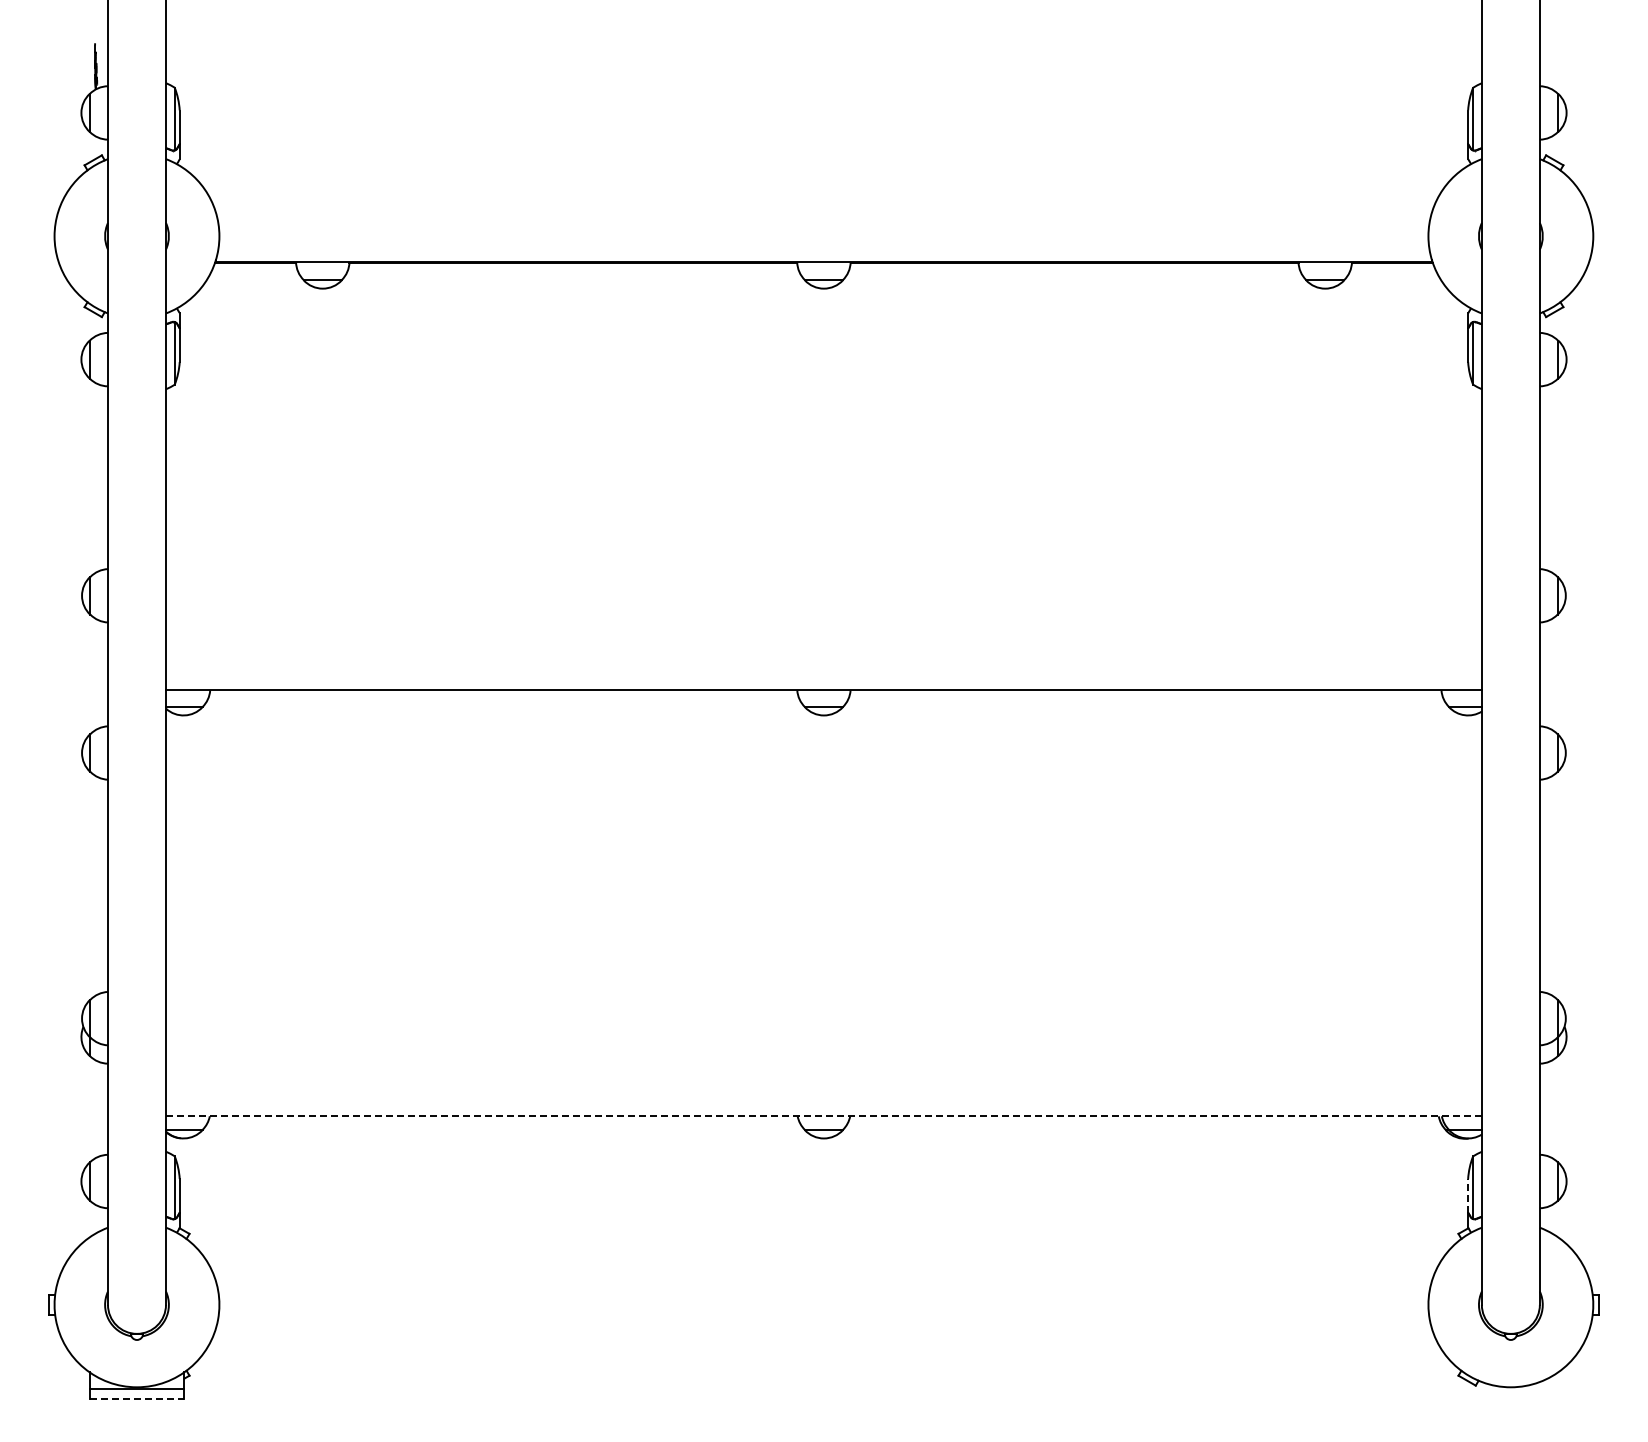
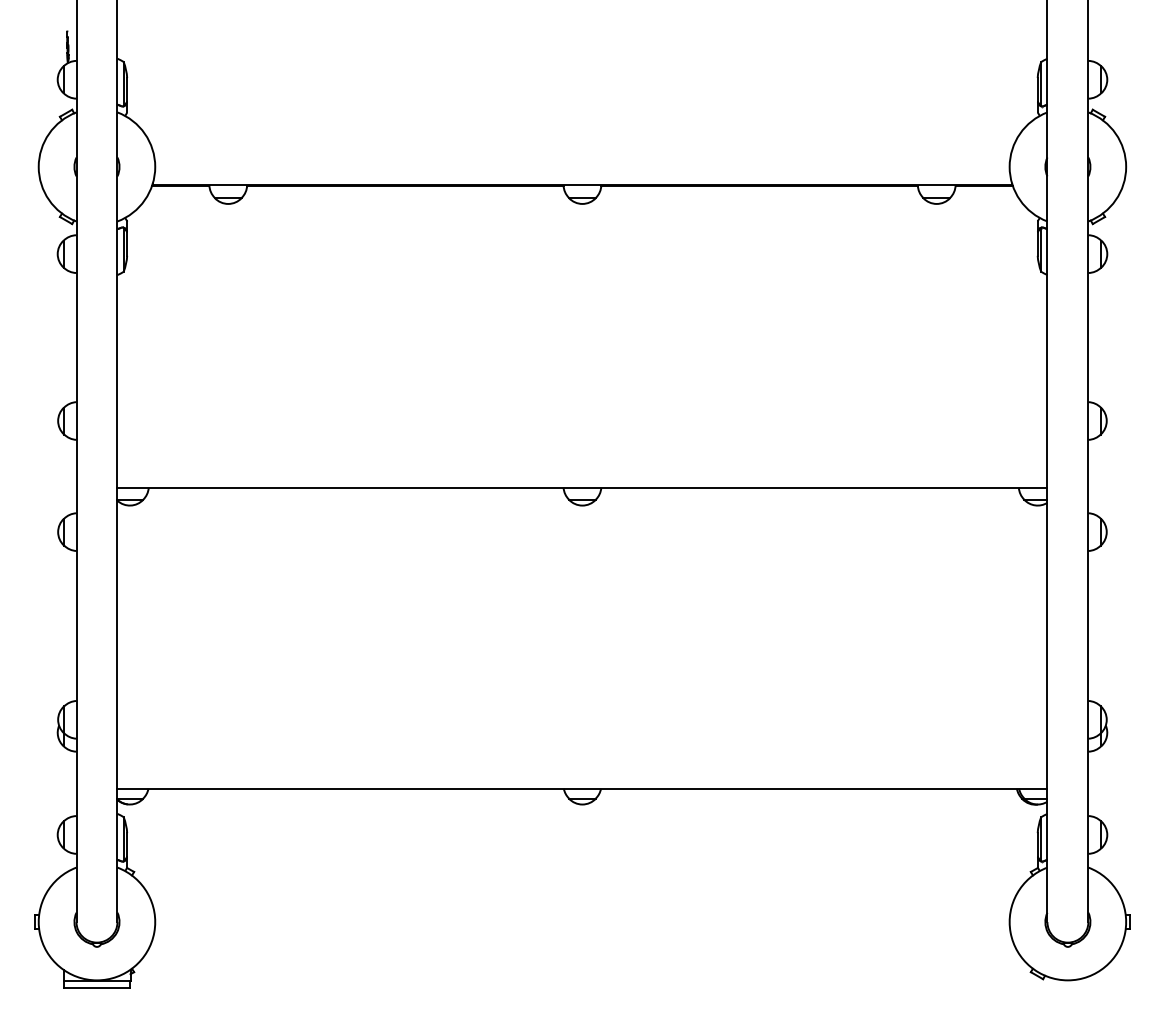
line: (823, 1116) -> (582, 788), dashed -> solid
line: (1468, 1195) -> (1037, 844), dashed -> solid
line: (137, 1398) -> (97, 988), dashed -> solid

